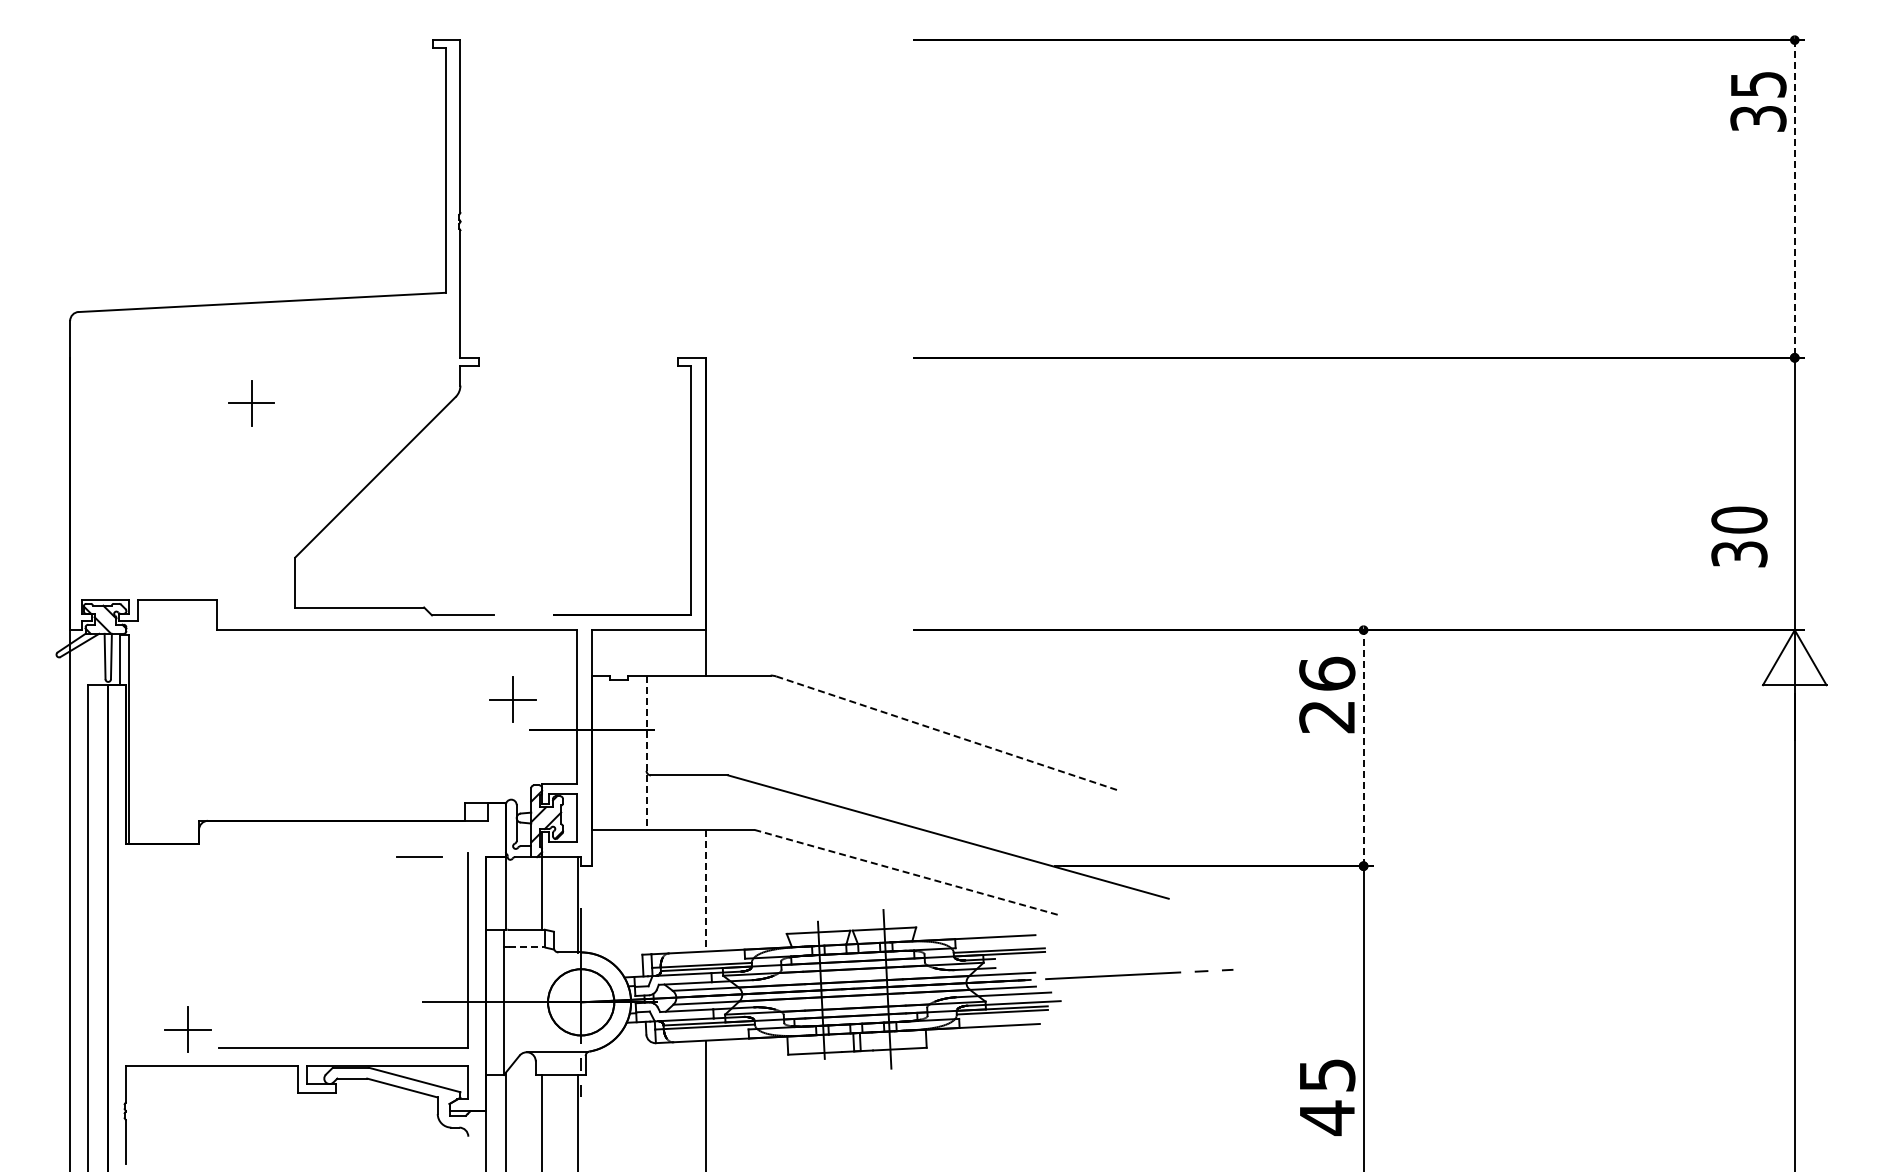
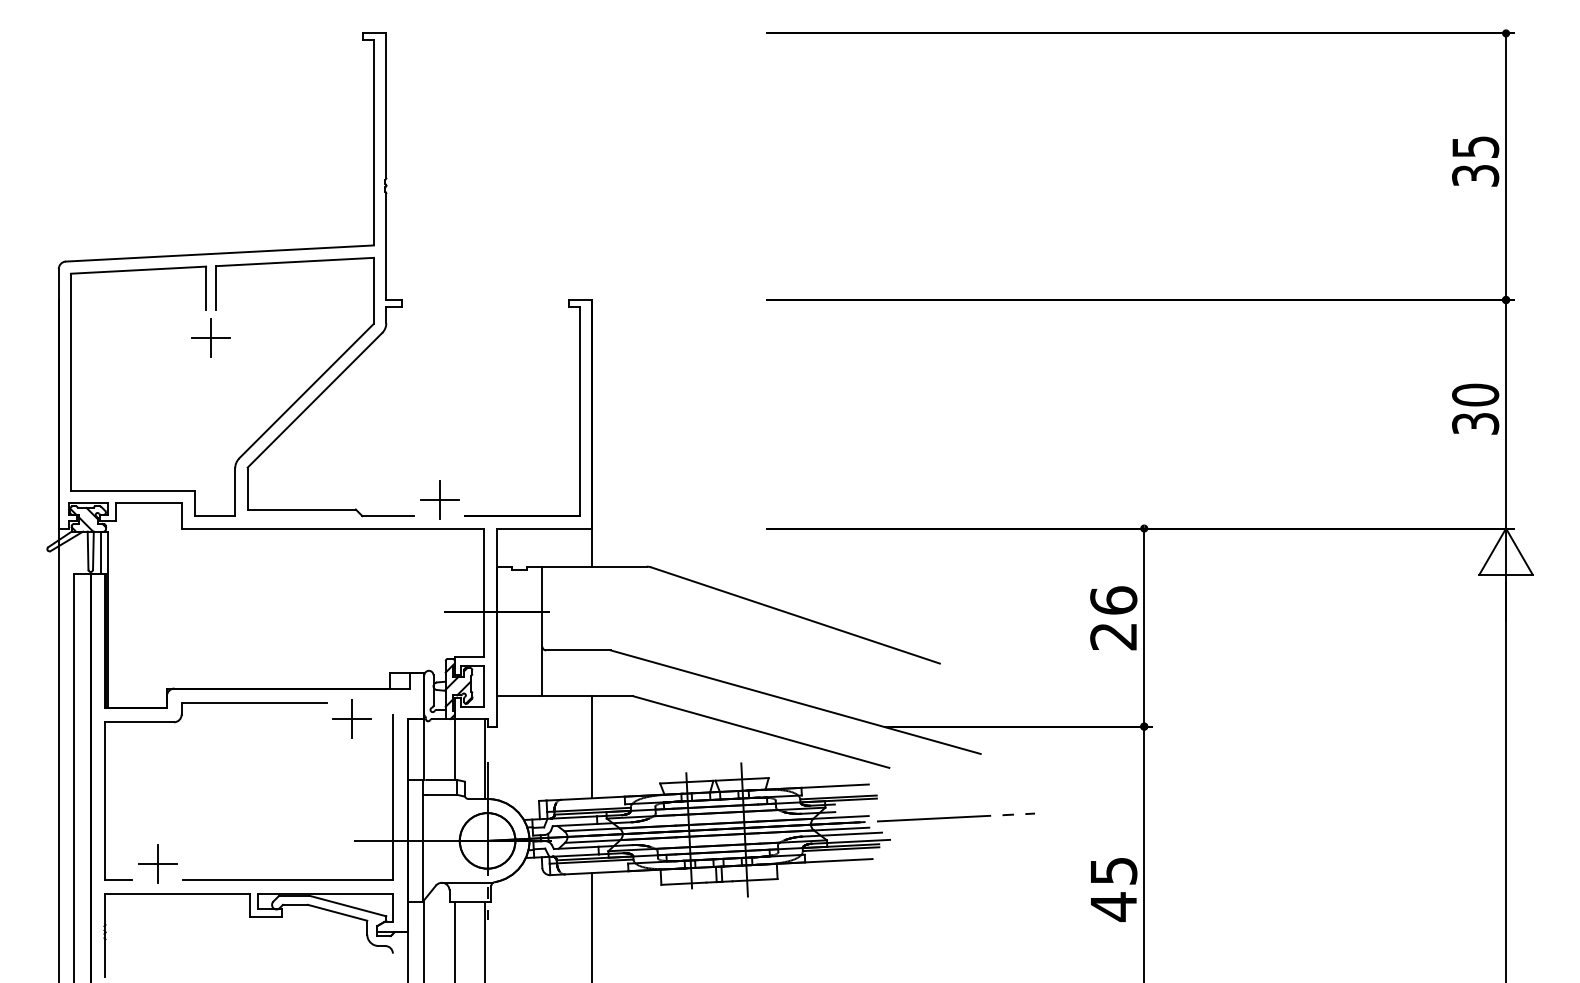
text: (1758, 101) -> (1475, 161), moved
line: (1794, 199) -> (1505, 167), dashed -> solid
part: (317, 512) -> (266, 429), added
text: (1739, 536) -> (1475, 408), moved
text: (1327, 694) -> (1113, 617), moved
part: (512, 699) -> (439, 500), moved
line: (948, 733) -> (795, 615), dashed -> solid
line: (1363, 747) -> (1144, 627), dashed -> solid
line: (646, 753) -> (542, 632), dashed -> solid
line: (419, 856) -> (351, 718), added
part: (212, 860) -> (178, 721), added
line: (907, 872) -> (761, 731), dashed -> solid
line: (705, 890) -> (591, 747), dashed -> solid
line: (527, 947) -> (442, 794), dashed -> solid
text: (1327, 1097) -> (1113, 889), moved

